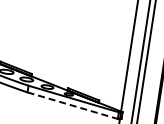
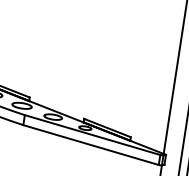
line: (73, 105) -> (92, 144), dashed -> solid

